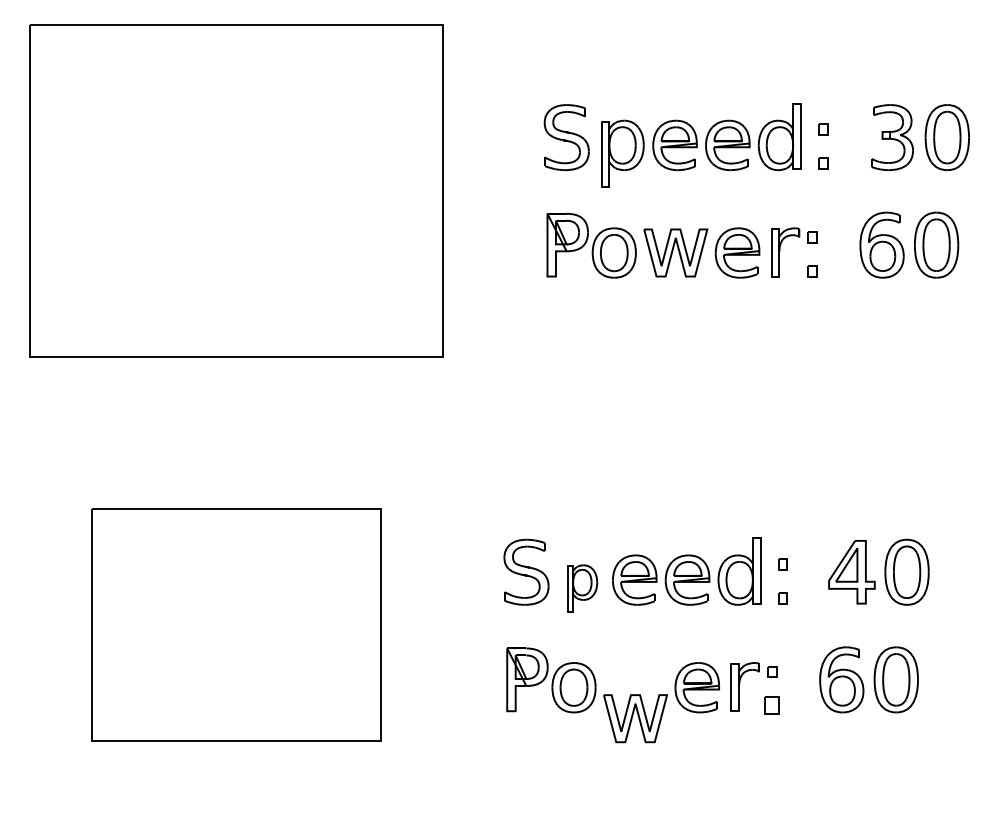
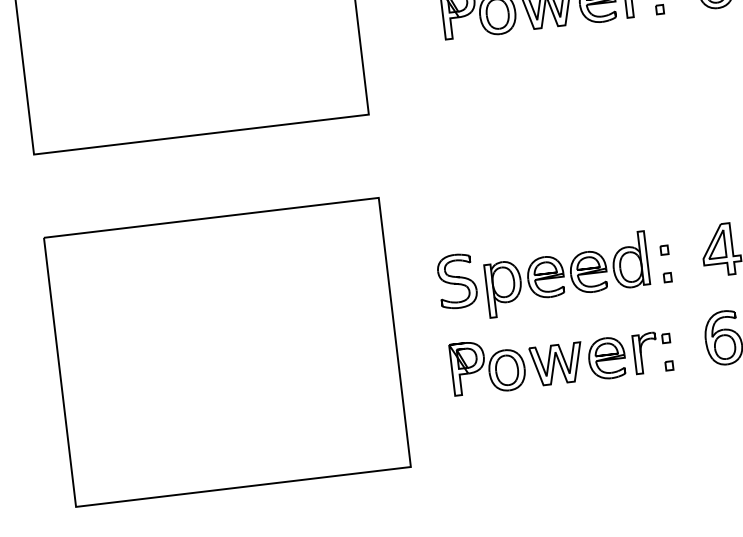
part: (582, 588) -> (504, 289), size x1.43
part: (236, 624) -> (227, 351), size x1.43
part: (772, 705) -> (669, 365), size x0.62
part: (635, 718) -> (556, 364), moved

